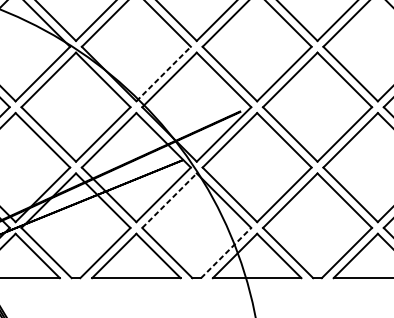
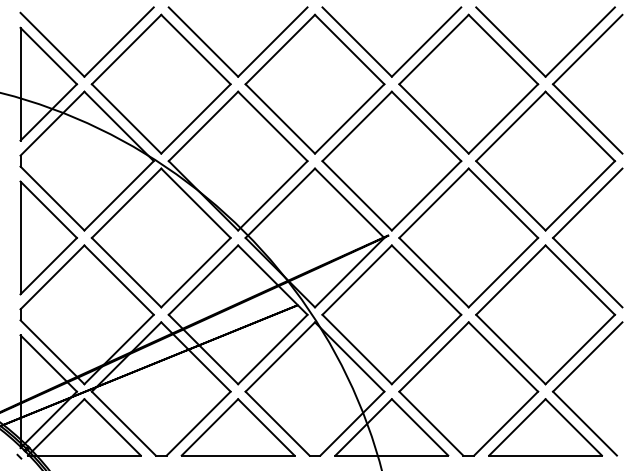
line: (164, 73) -> (273, 195), dashed -> solid
line: (169, 200) -> (280, 356), dashed -> solid
line: (226, 252) -> (352, 423), dashed -> solid

